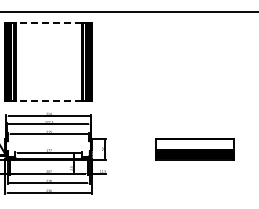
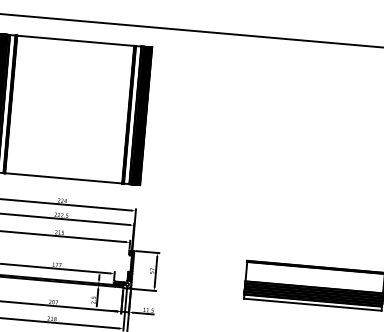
line: (48, 23) -> (75, 41), dashed -> solid
line: (48, 101) -> (63, 178), dashed -> solid

